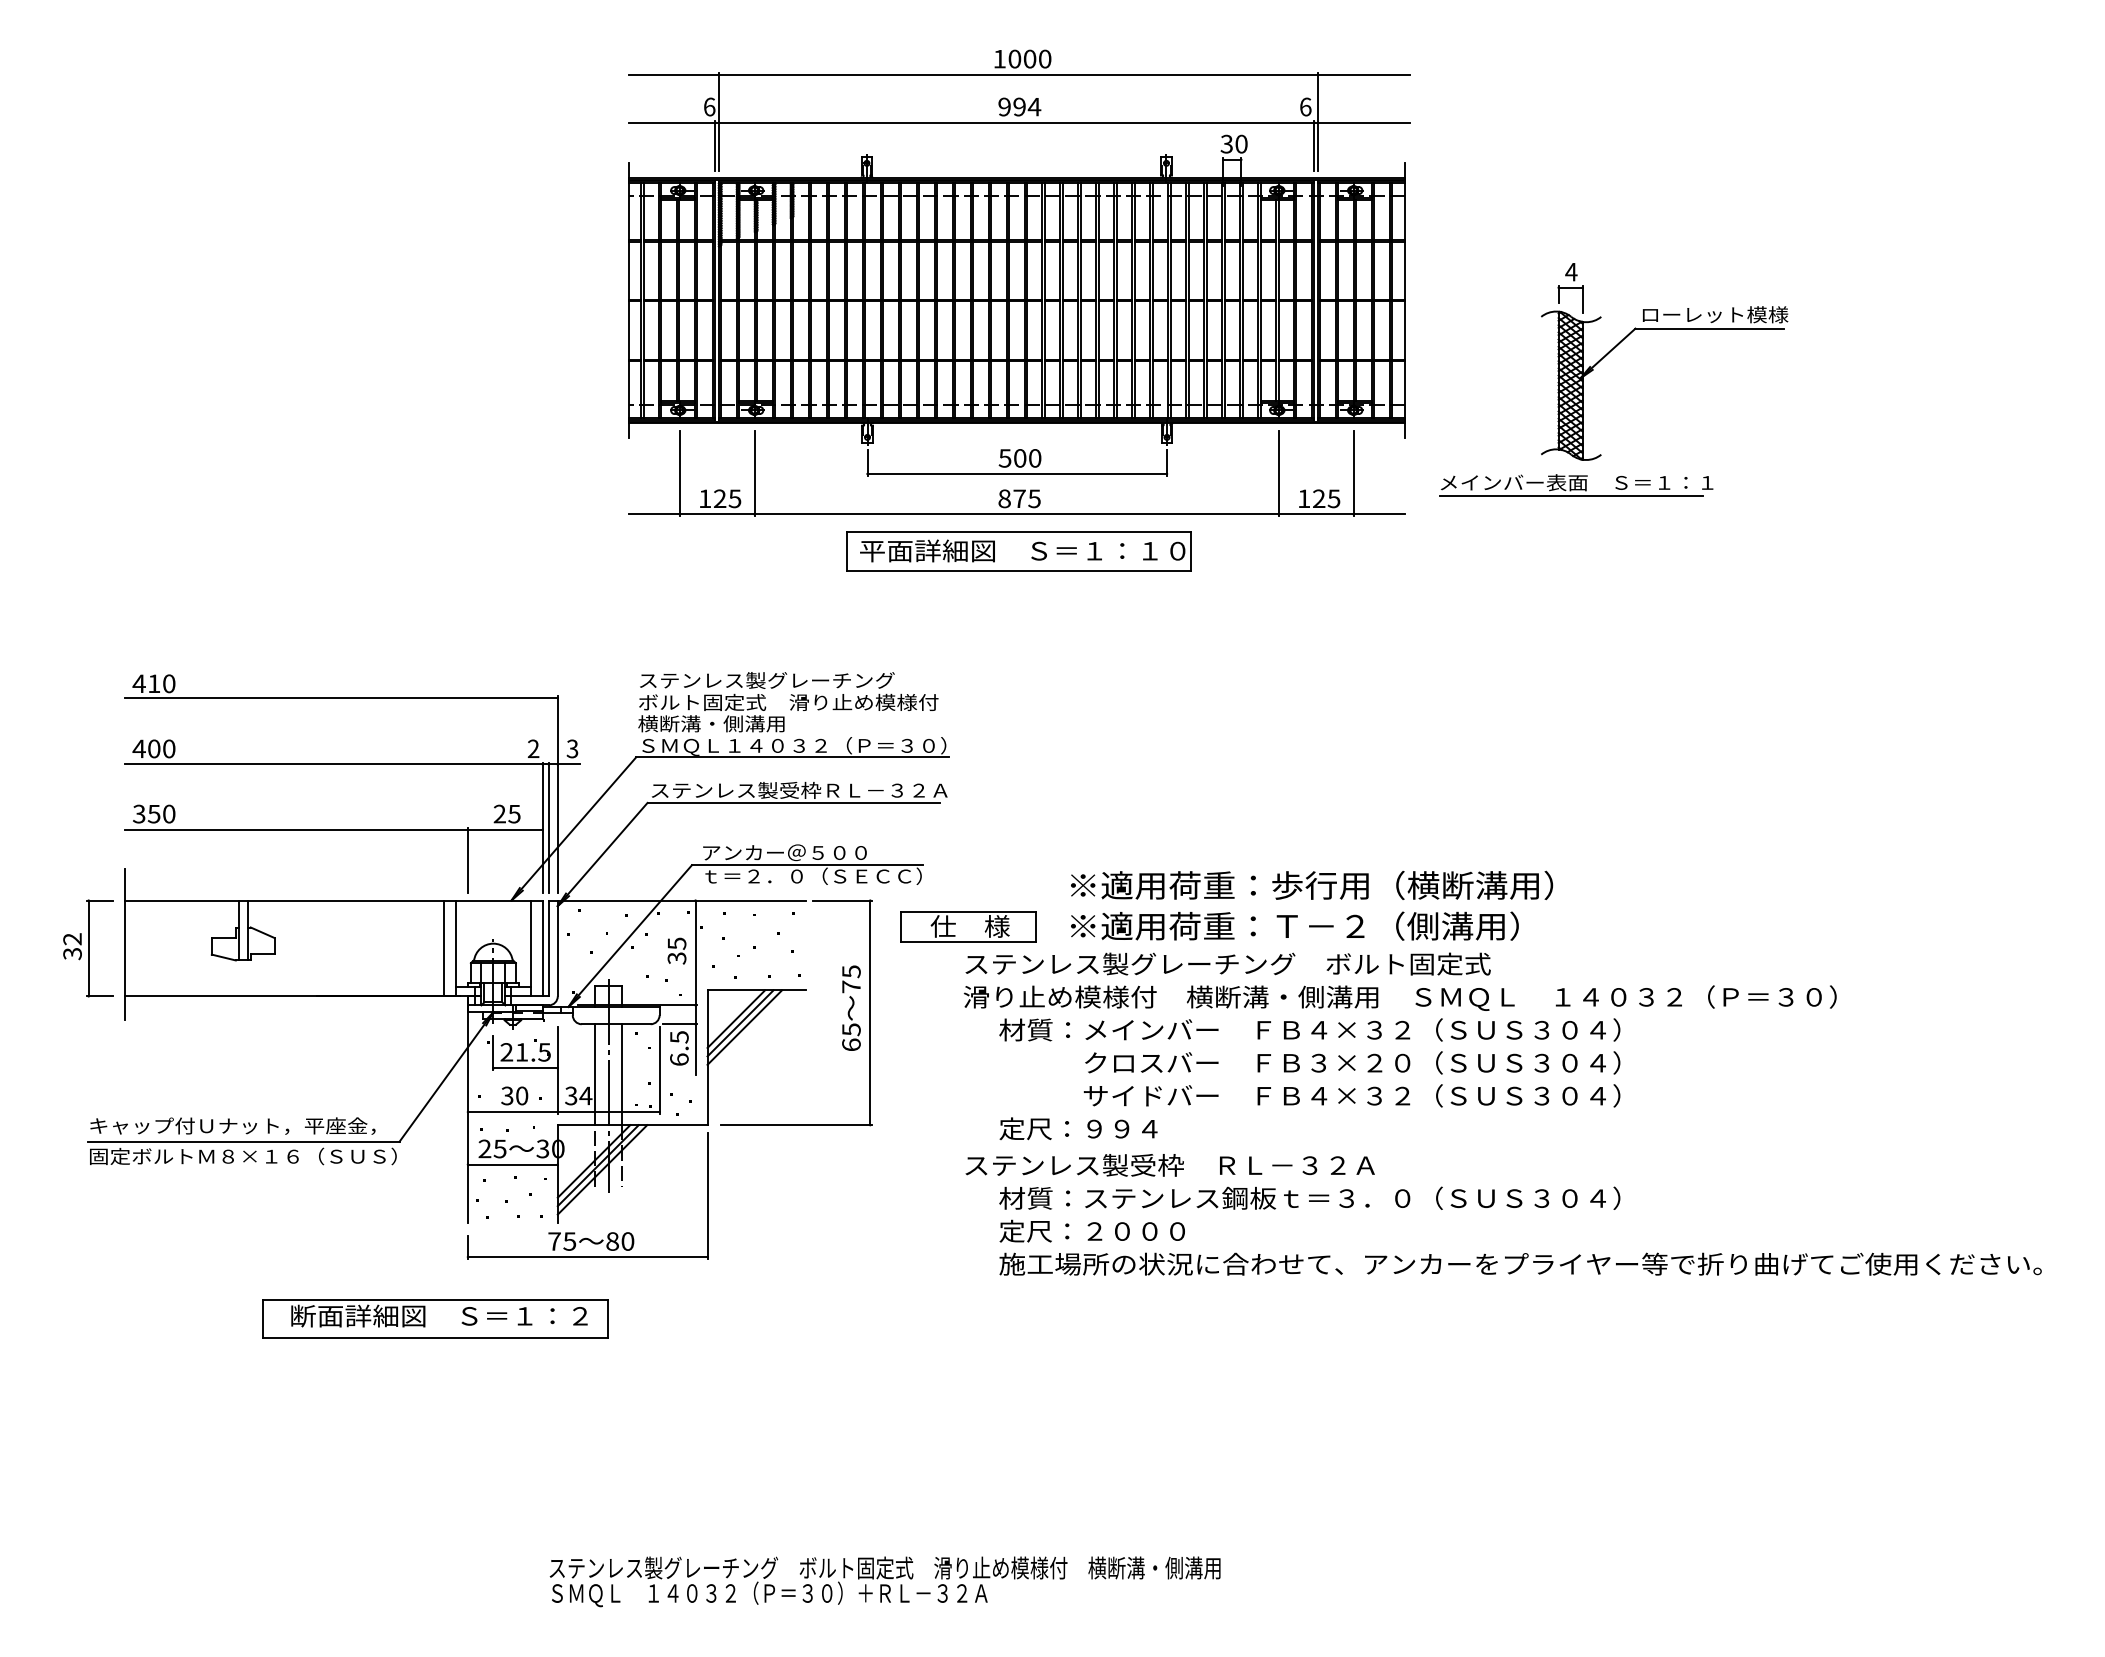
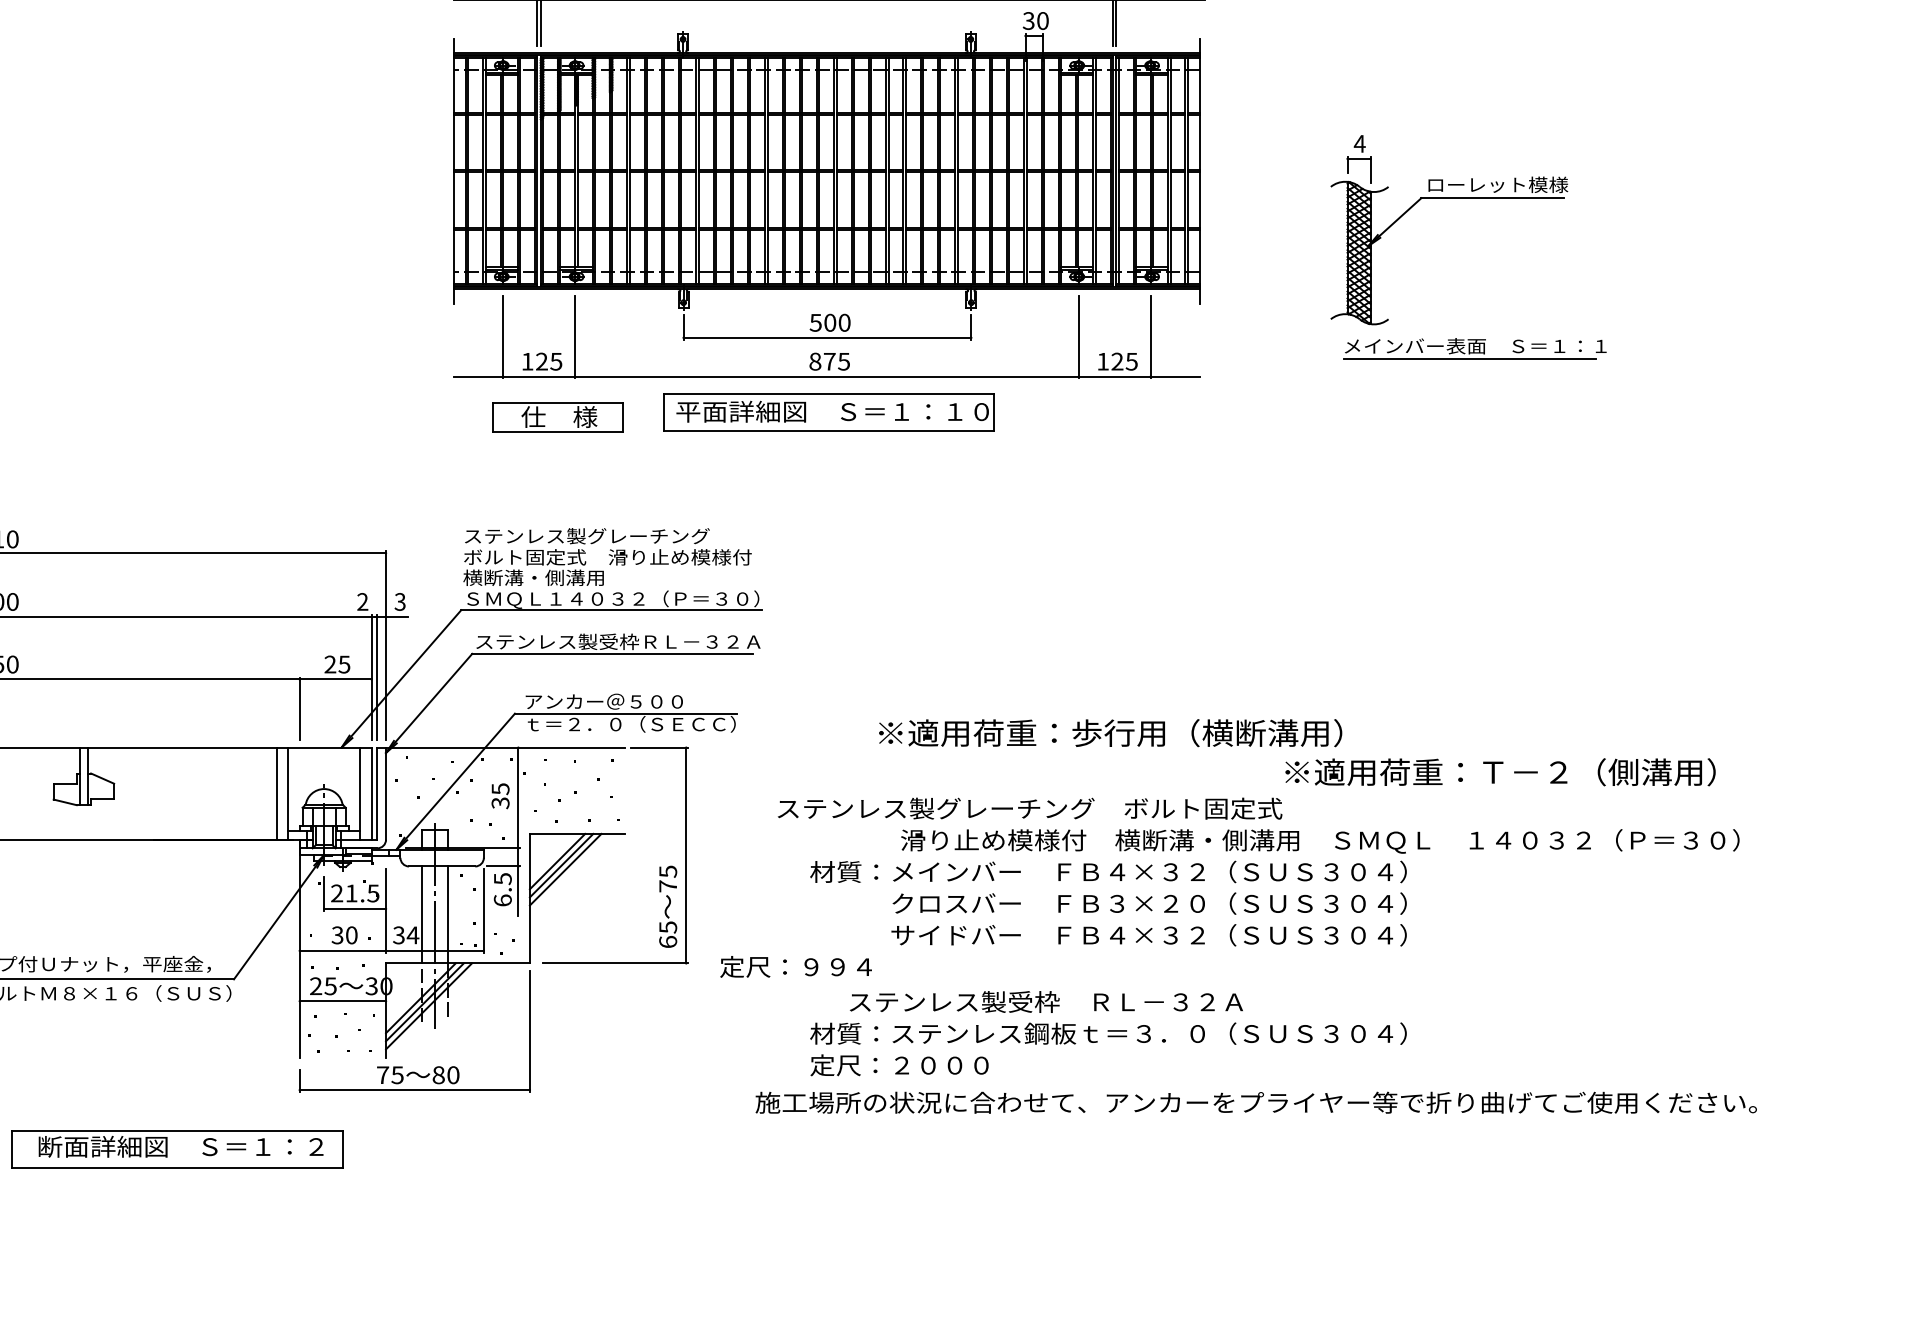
part: (1576, 485) -> (1475, 348), moved
text: (1294, 925) -> (1500, 771), moved
part: (968, 926) -> (557, 417), moved
text: (1399, 997) -> (1319, 840), moved
text: (851, 1007) -> (668, 906), moved
text: (1078, 1128) -> (795, 966), moved
text: (1169, 1165) -> (1045, 1002), moved
text: (1520, 1263) -> (1256, 1102), moved
part: (435, 1318) -> (177, 1149), moved

